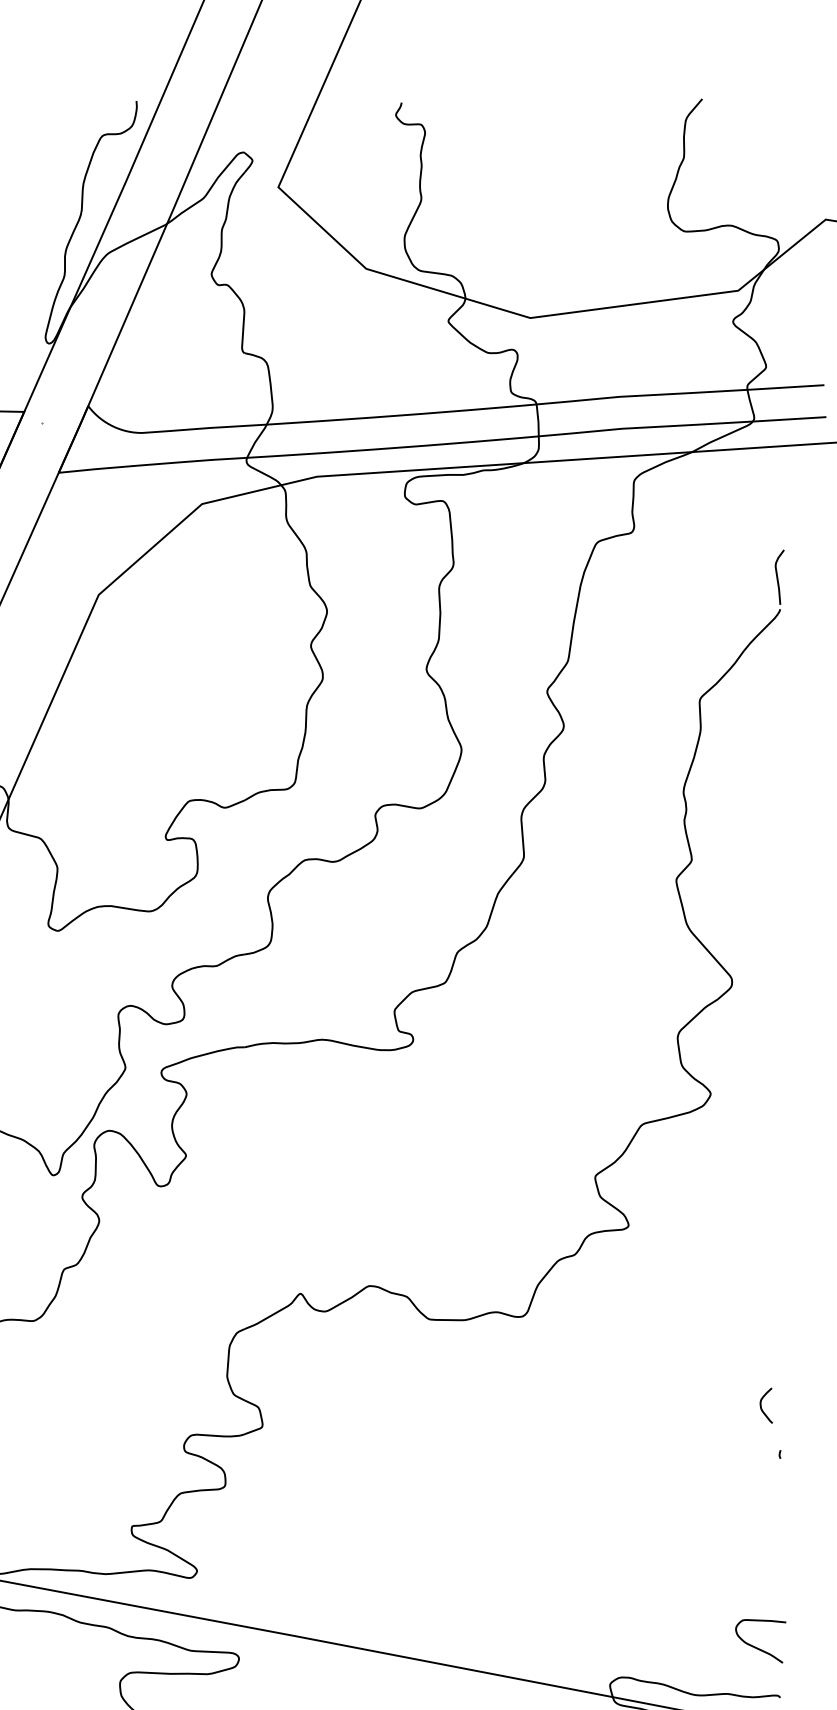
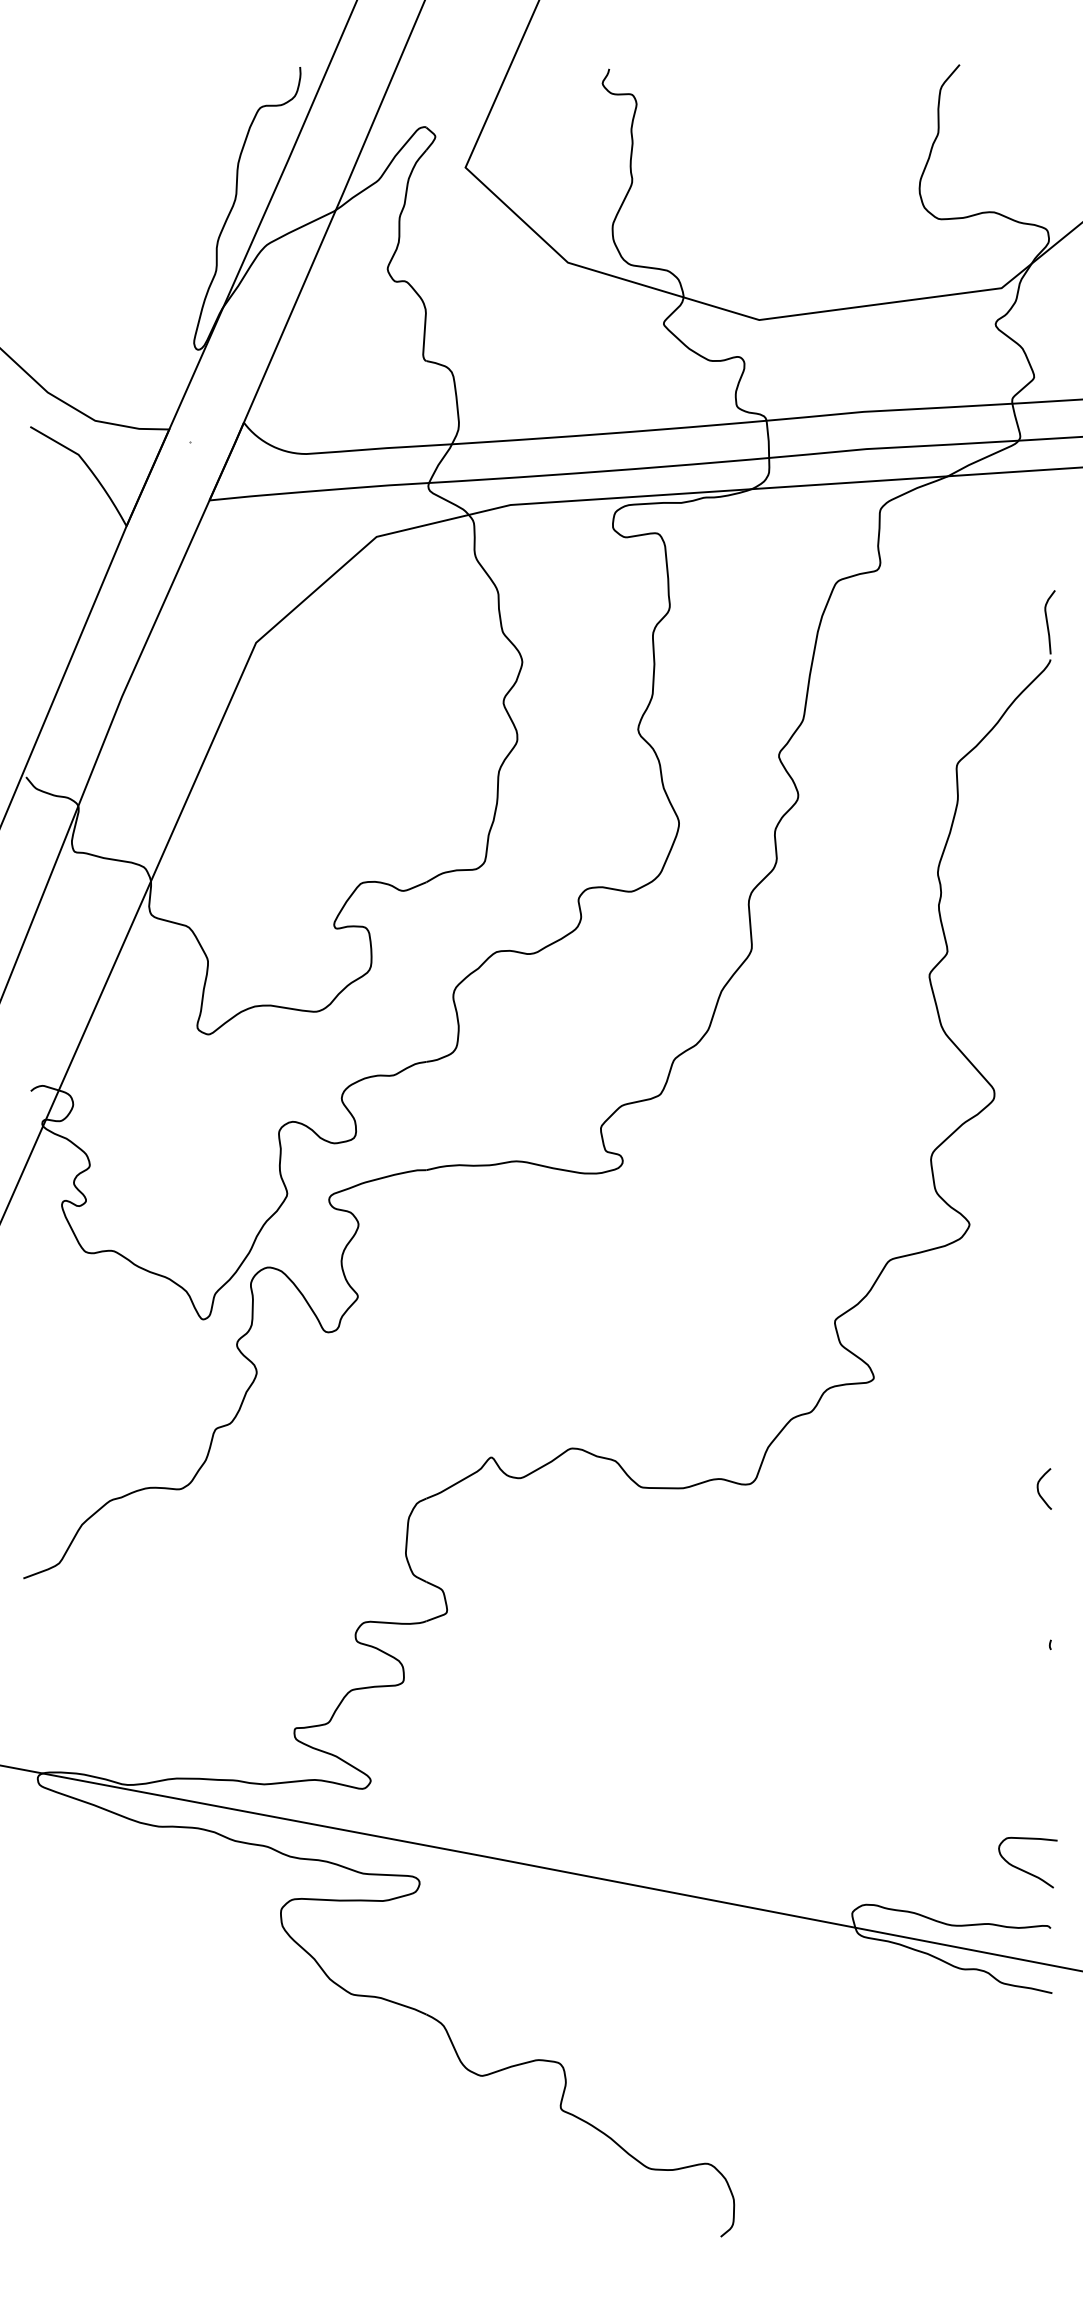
curve: (761, 1405) -> (1038, 1488), moved

